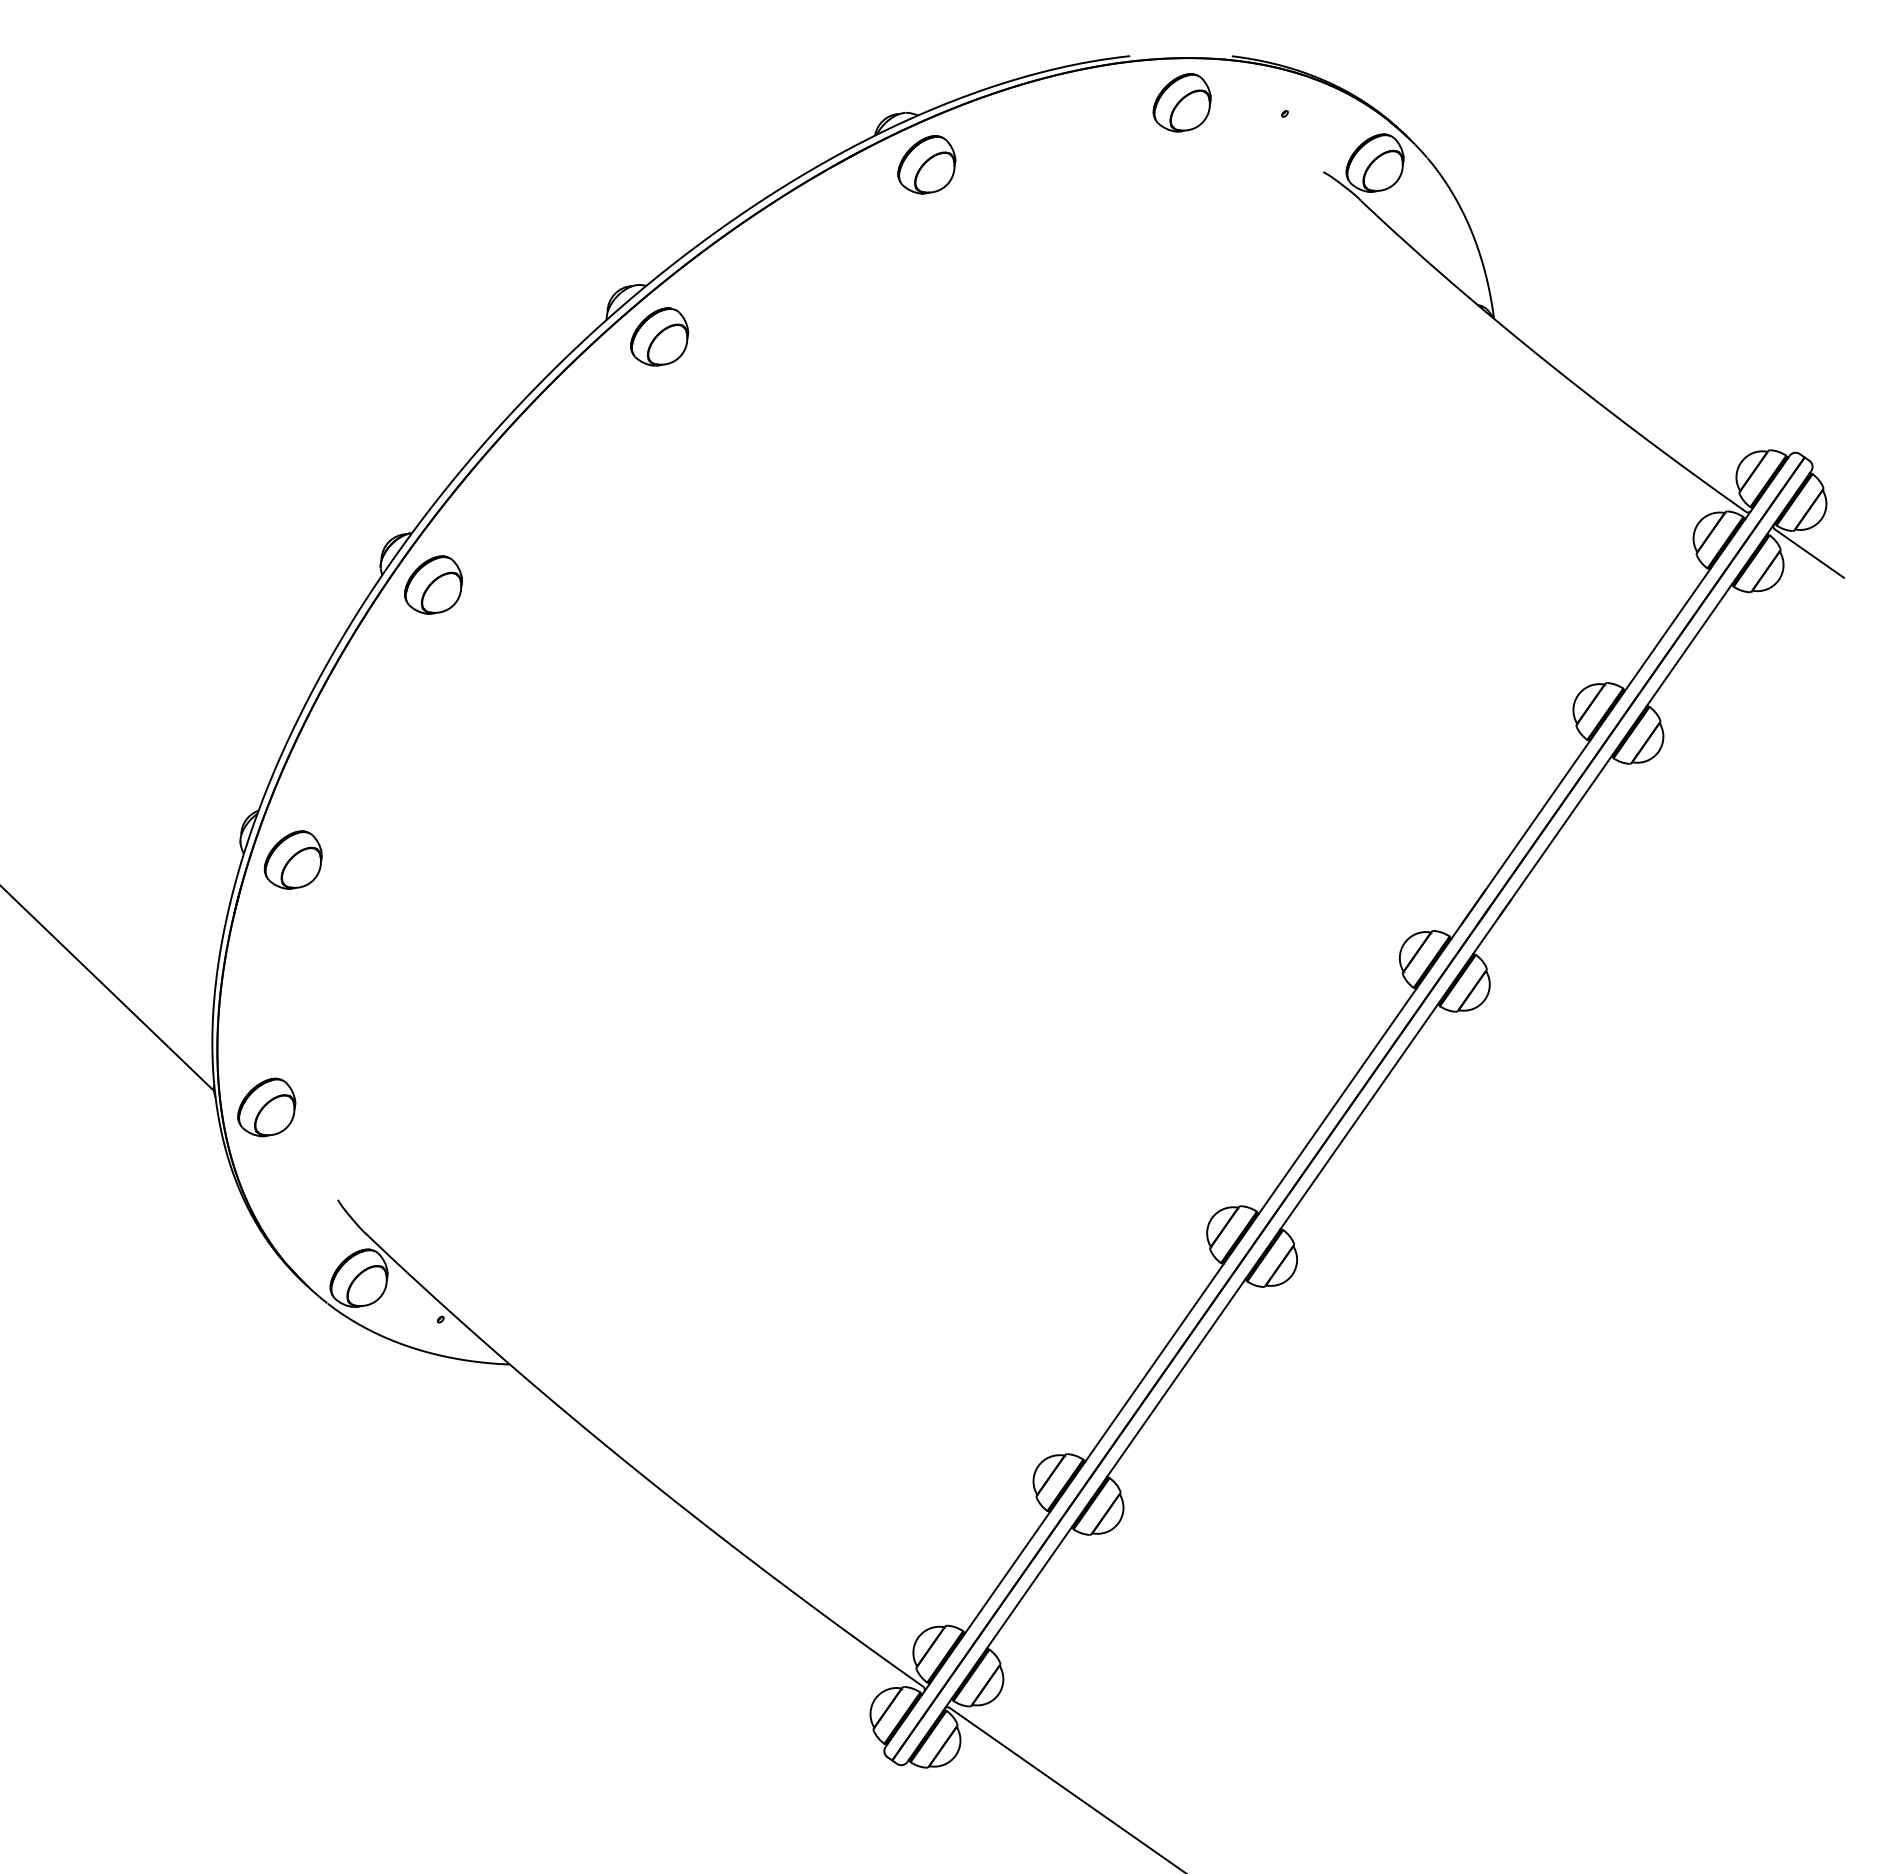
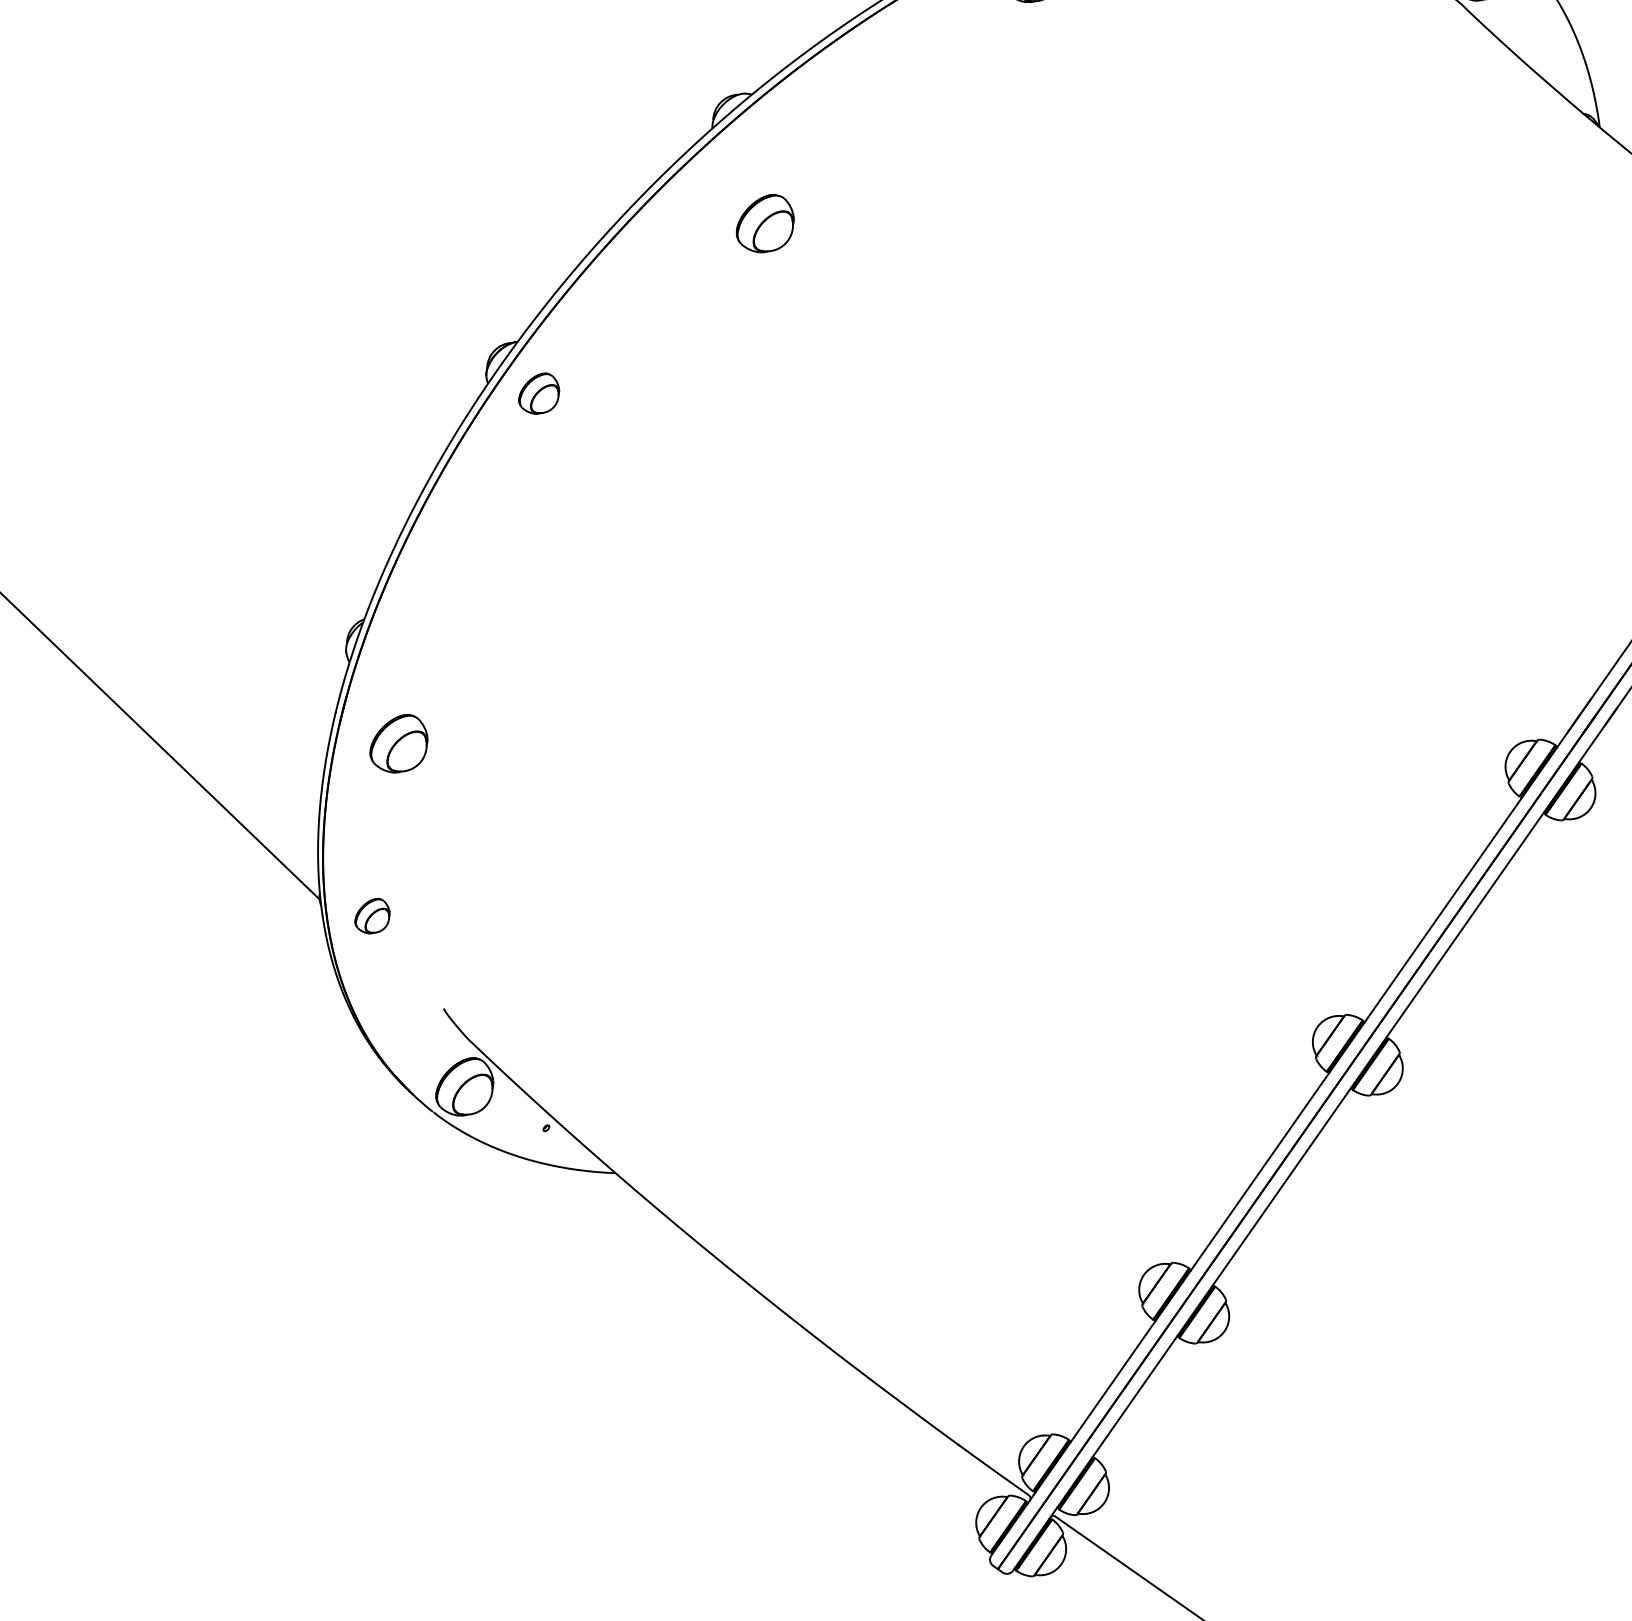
part: (659, 336) -> (765, 223), moved
part: (433, 584) -> (539, 393), size x0.7
part: (292, 859) -> (398, 743), moved
part: (266, 1107) -> (372, 916), size x0.6

